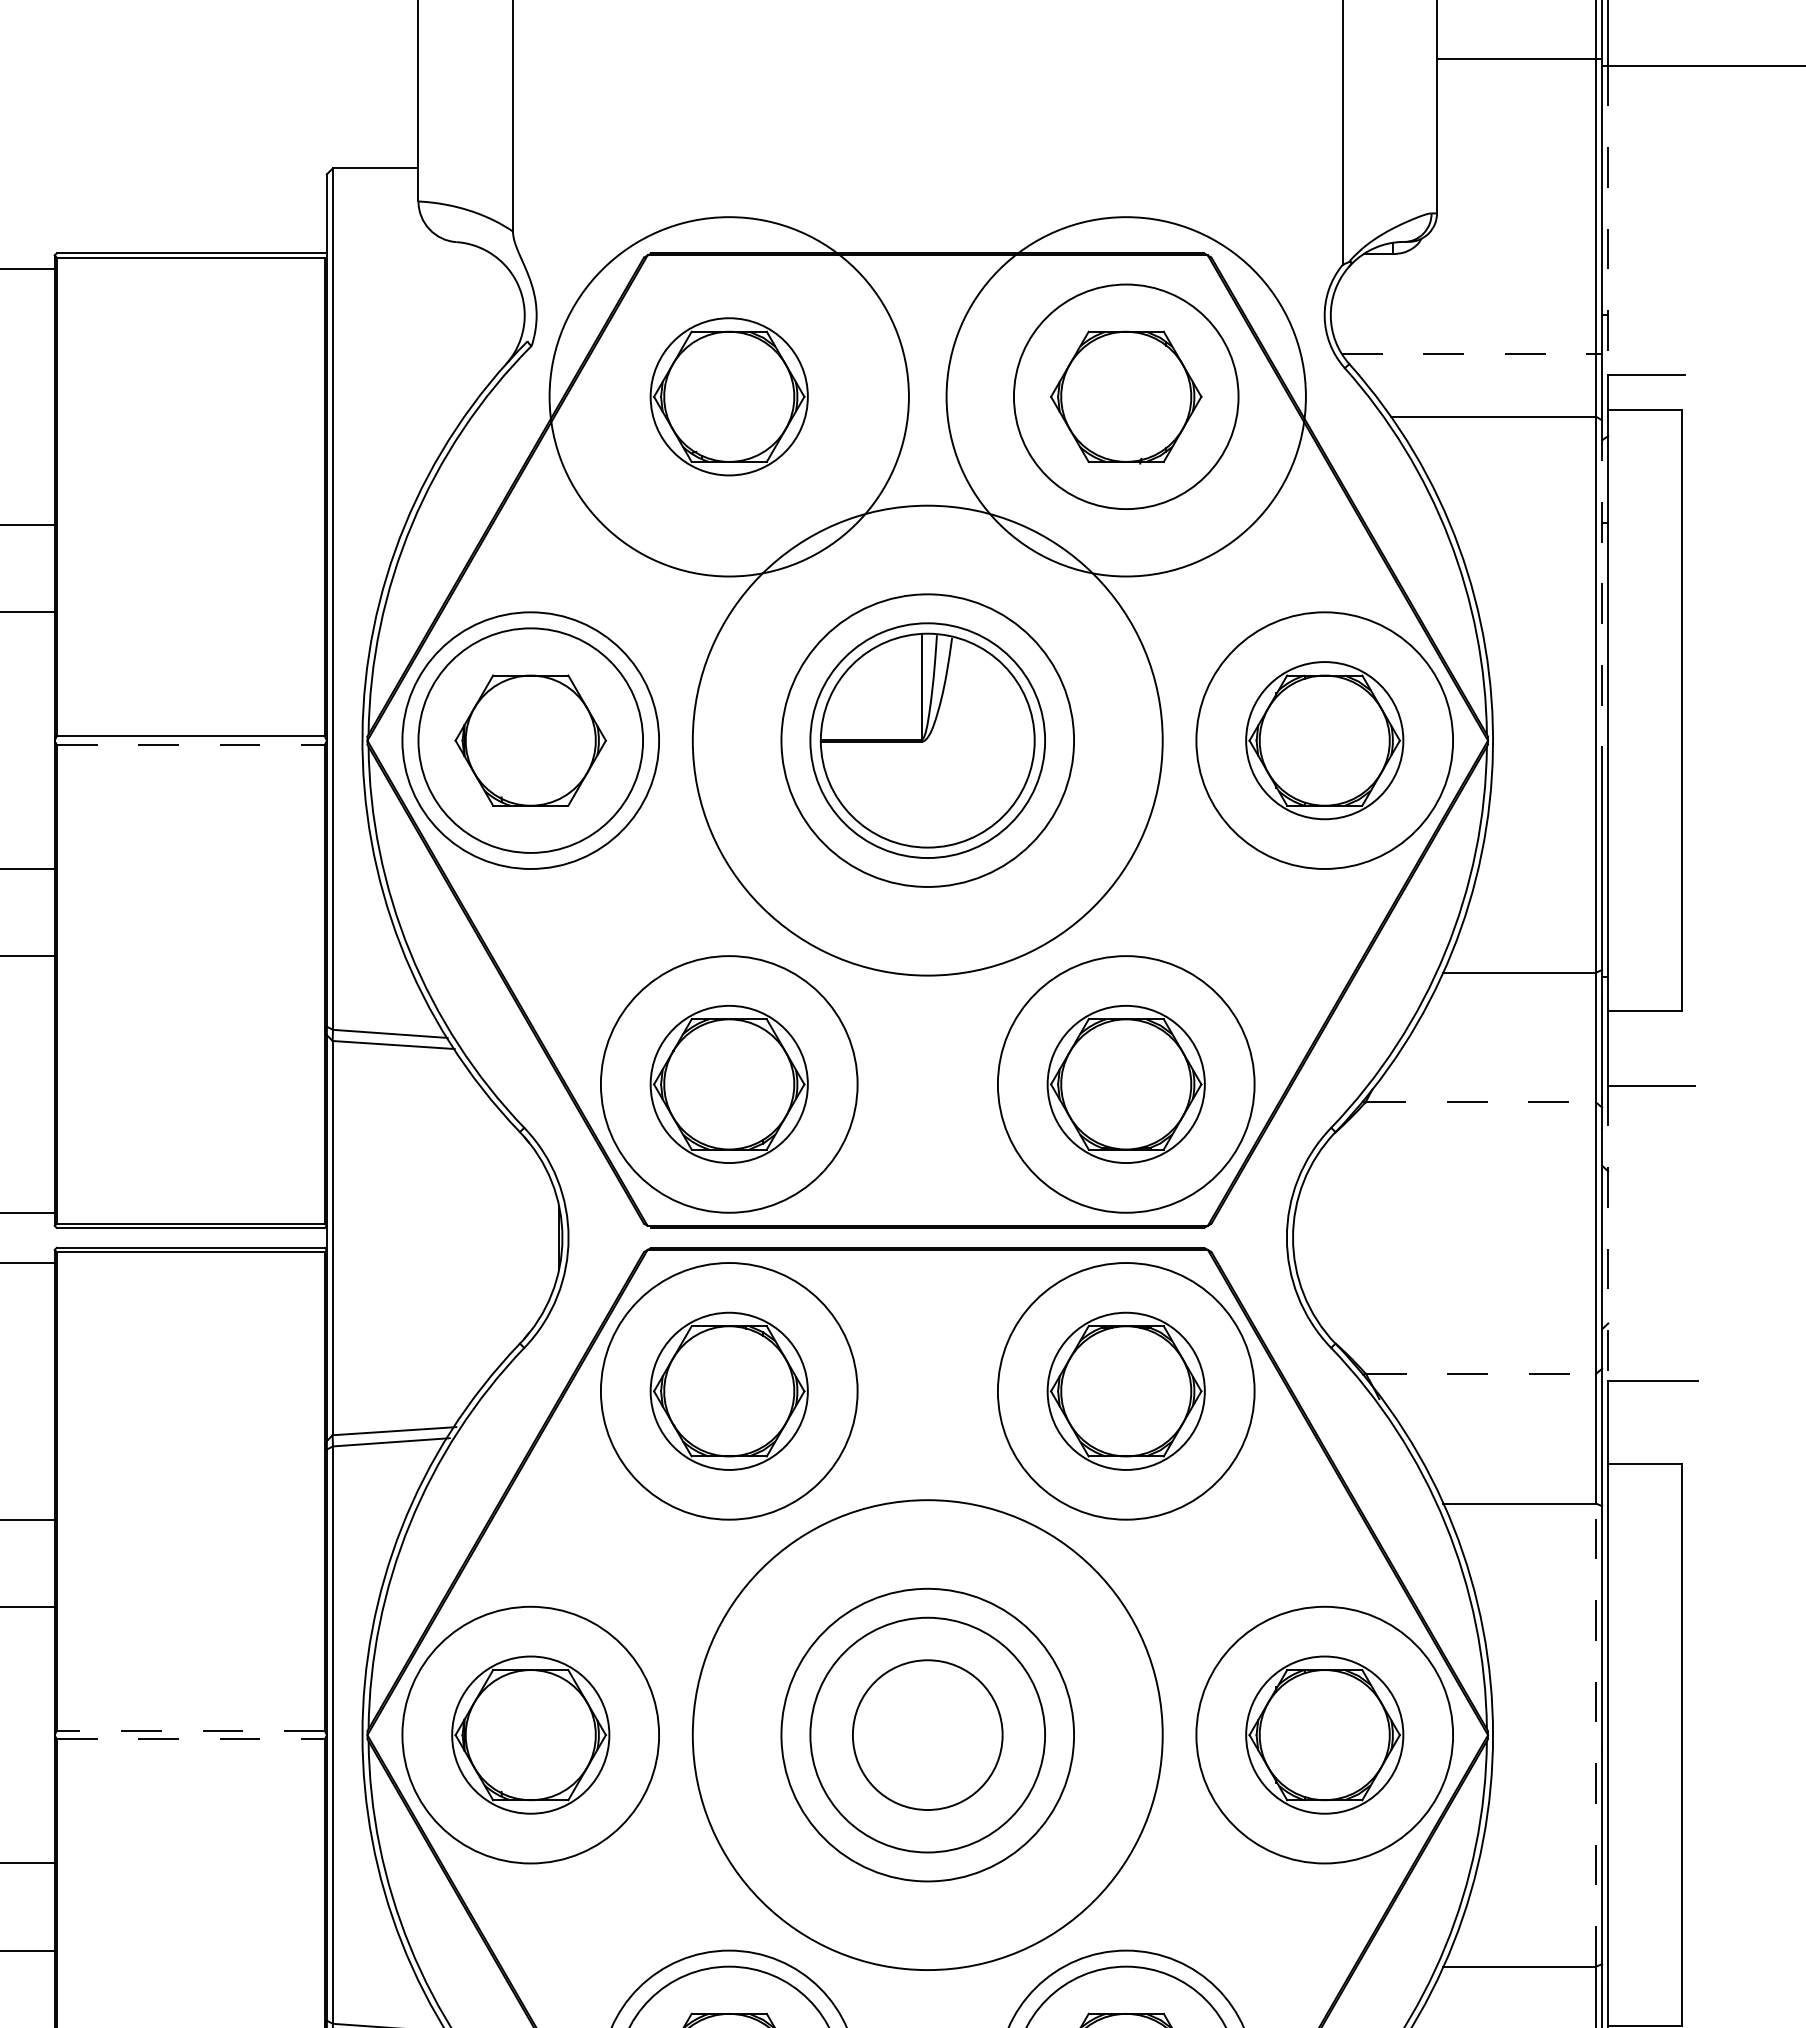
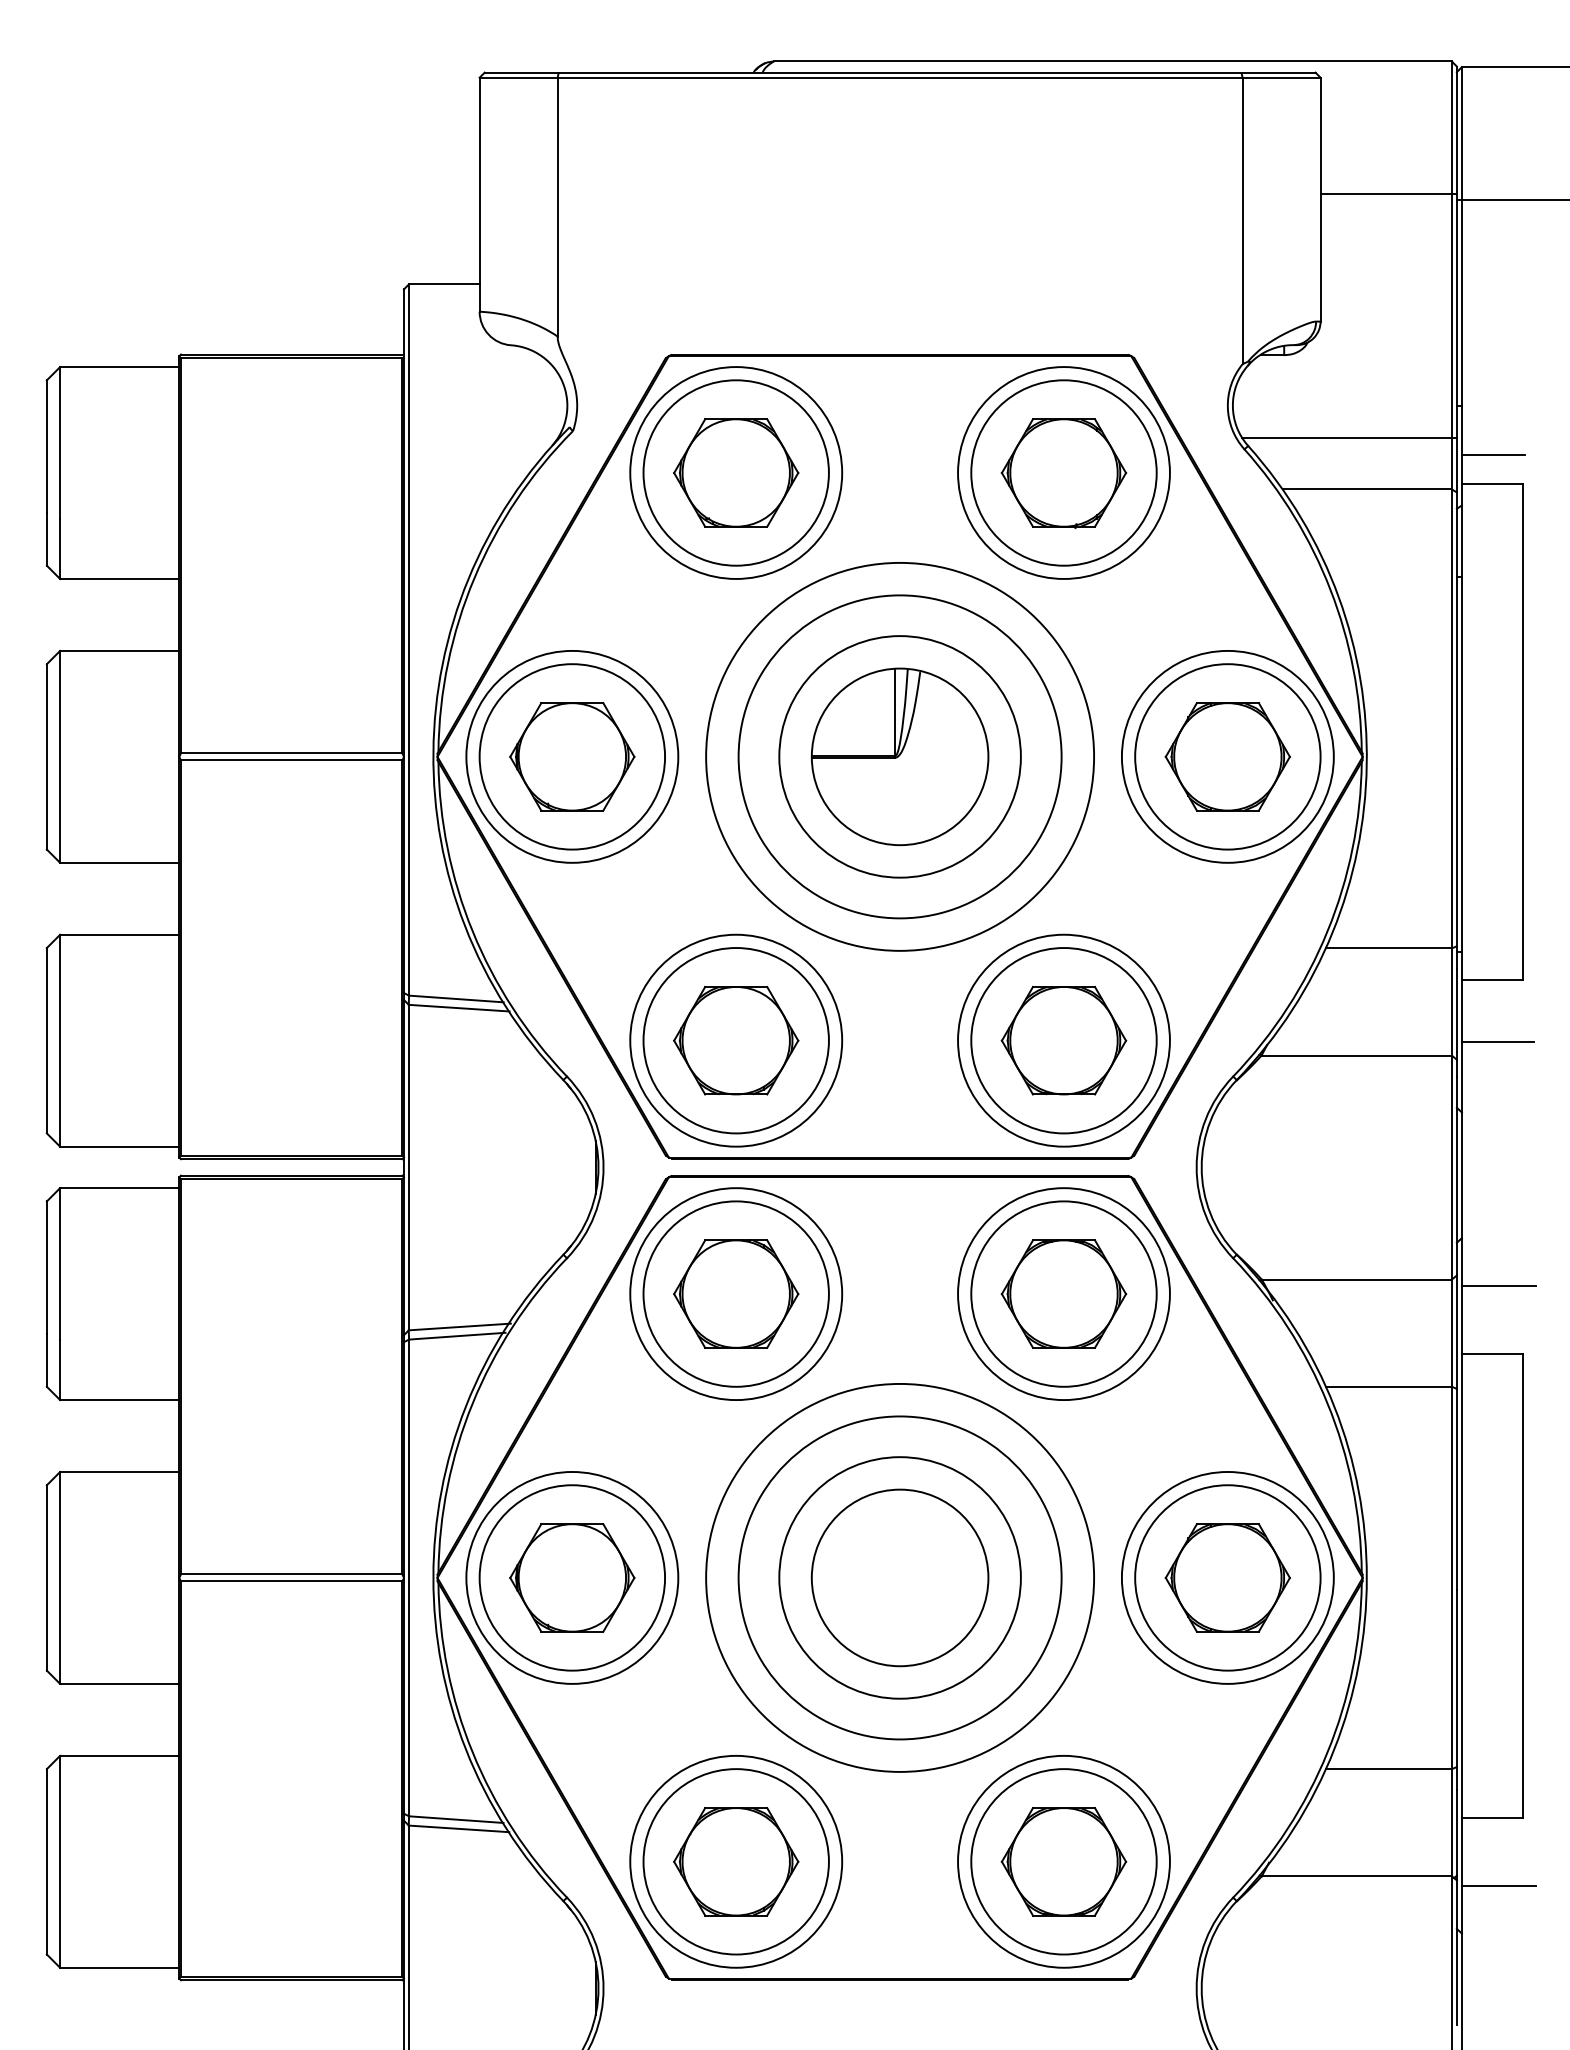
line: (1607, 220) -> (1461, 327), dashed -> solid
line: (1468, 353) -> (1346, 437), dashed -> solid
circle: (728, 396) -> (735, 472), size x1.43
circle: (729, 396) -> (736, 472), size x0.71
circle: (1125, 396) -> (1063, 472), size x0.71
line: (1601, 588) -> (1456, 631), dashed -> solid
circle: (927, 740) -> (899, 756), size x1.67
circle: (1324, 740) -> (1227, 756), size x1.43
line: (190, 745) -> (291, 760), dashed -> solid
circle: (728, 1084) -> (735, 1040), size x1.43
circle: (1125, 1084) -> (1063, 1040), size x1.43
line: (1481, 1102) -> (1357, 1055), dashed -> solid
line: (1607, 1233) -> (1461, 1163), dashed -> solid
line: (1480, 1373) -> (1356, 1279), dashed -> solid
circle: (728, 1390) -> (735, 1293), size x1.43
circle: (1125, 1390) -> (1063, 1293), size x1.43
line: (190, 1730) -> (291, 1574), dashed -> solid
circle: (530, 1734) -> (572, 1577), size x1.43
circle: (927, 1734) -> (899, 1577), size x1.43
circle: (927, 1734) -> (899, 1577), size x1.67
circle: (1324, 1734) -> (1227, 1577), size x1.43
line: (1595, 1734) -> (1451, 1577), dashed -> solid
line: (190, 1739) -> (291, 1581), dashed -> solid

